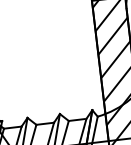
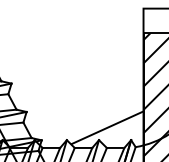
hatch: (66, 100) -> (107, 127), added

